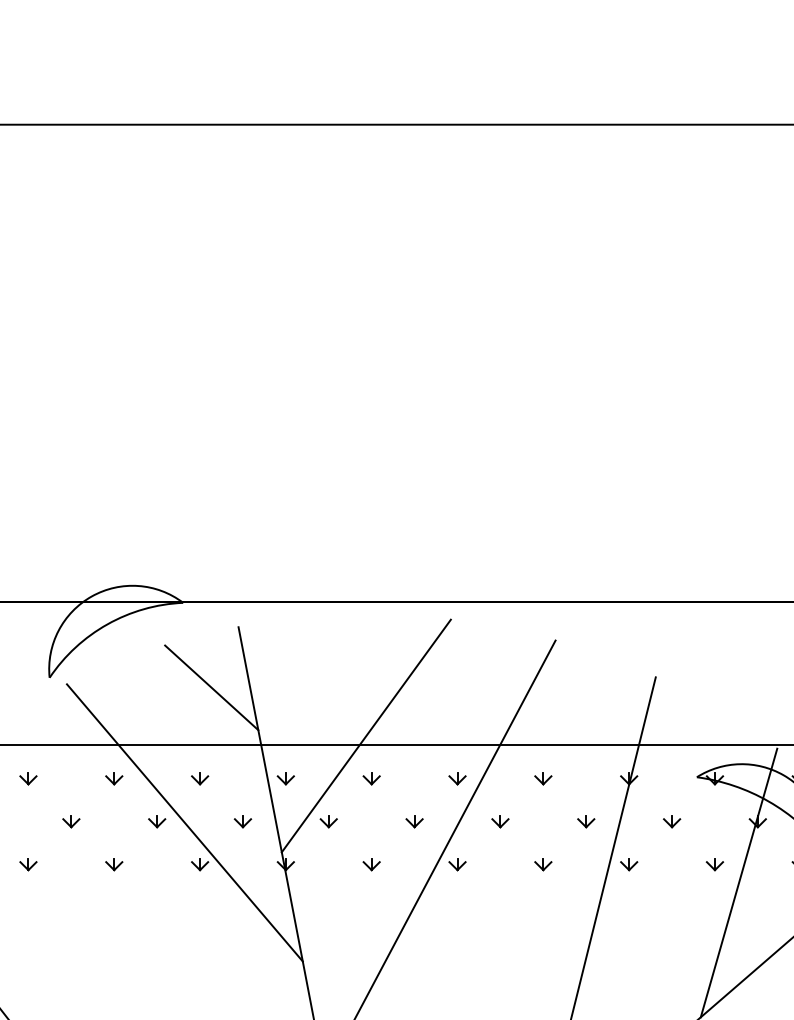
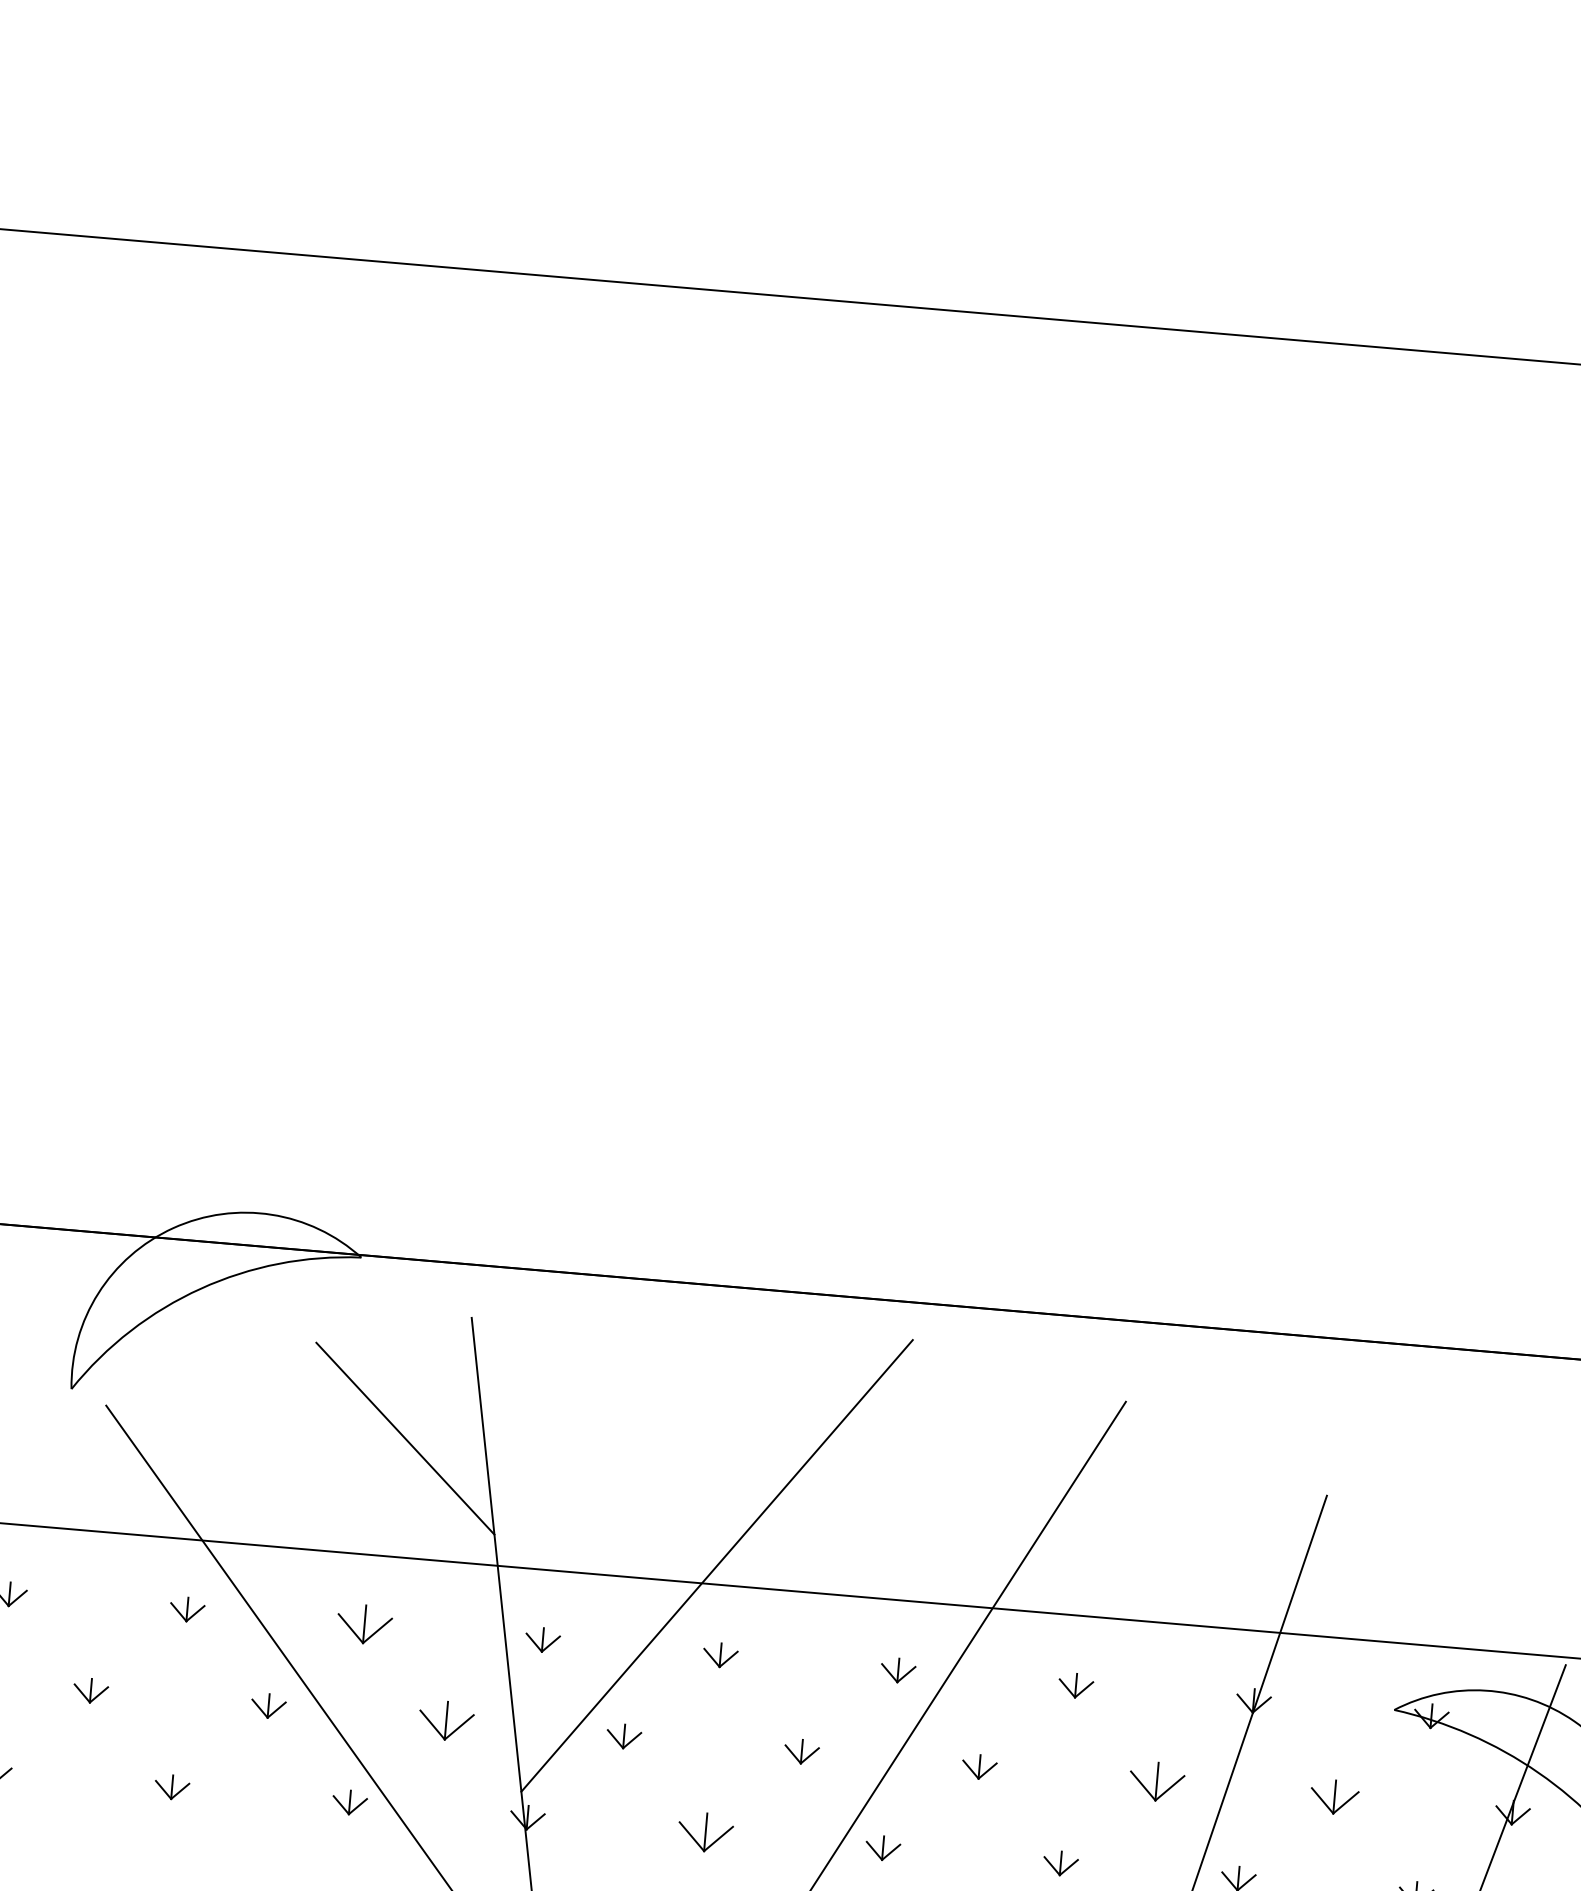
part: (200, 778) -> (366, 1624), size x1.6
part: (242, 821) -> (445, 1720), size x1.6
part: (586, 821) -> (1157, 1782), size x1.6
part: (672, 821) -> (1335, 1797), size x1.4
part: (371, 864) -> (704, 1832), size x1.6

